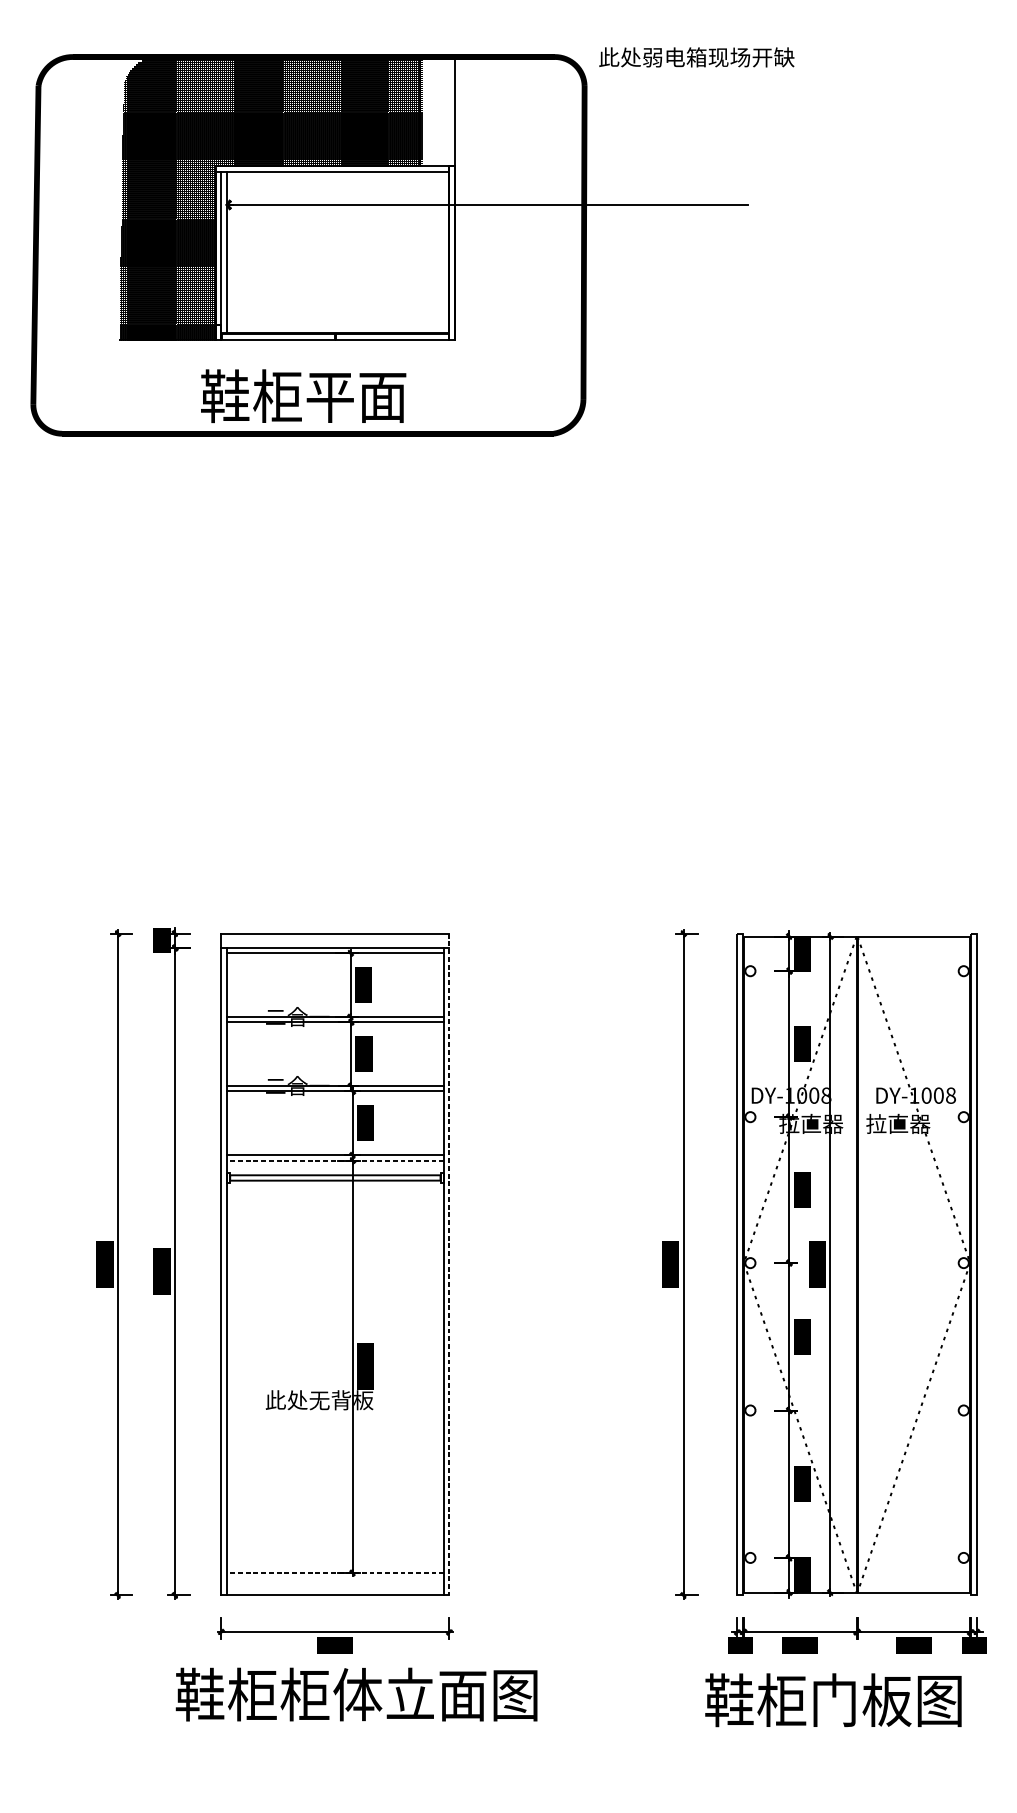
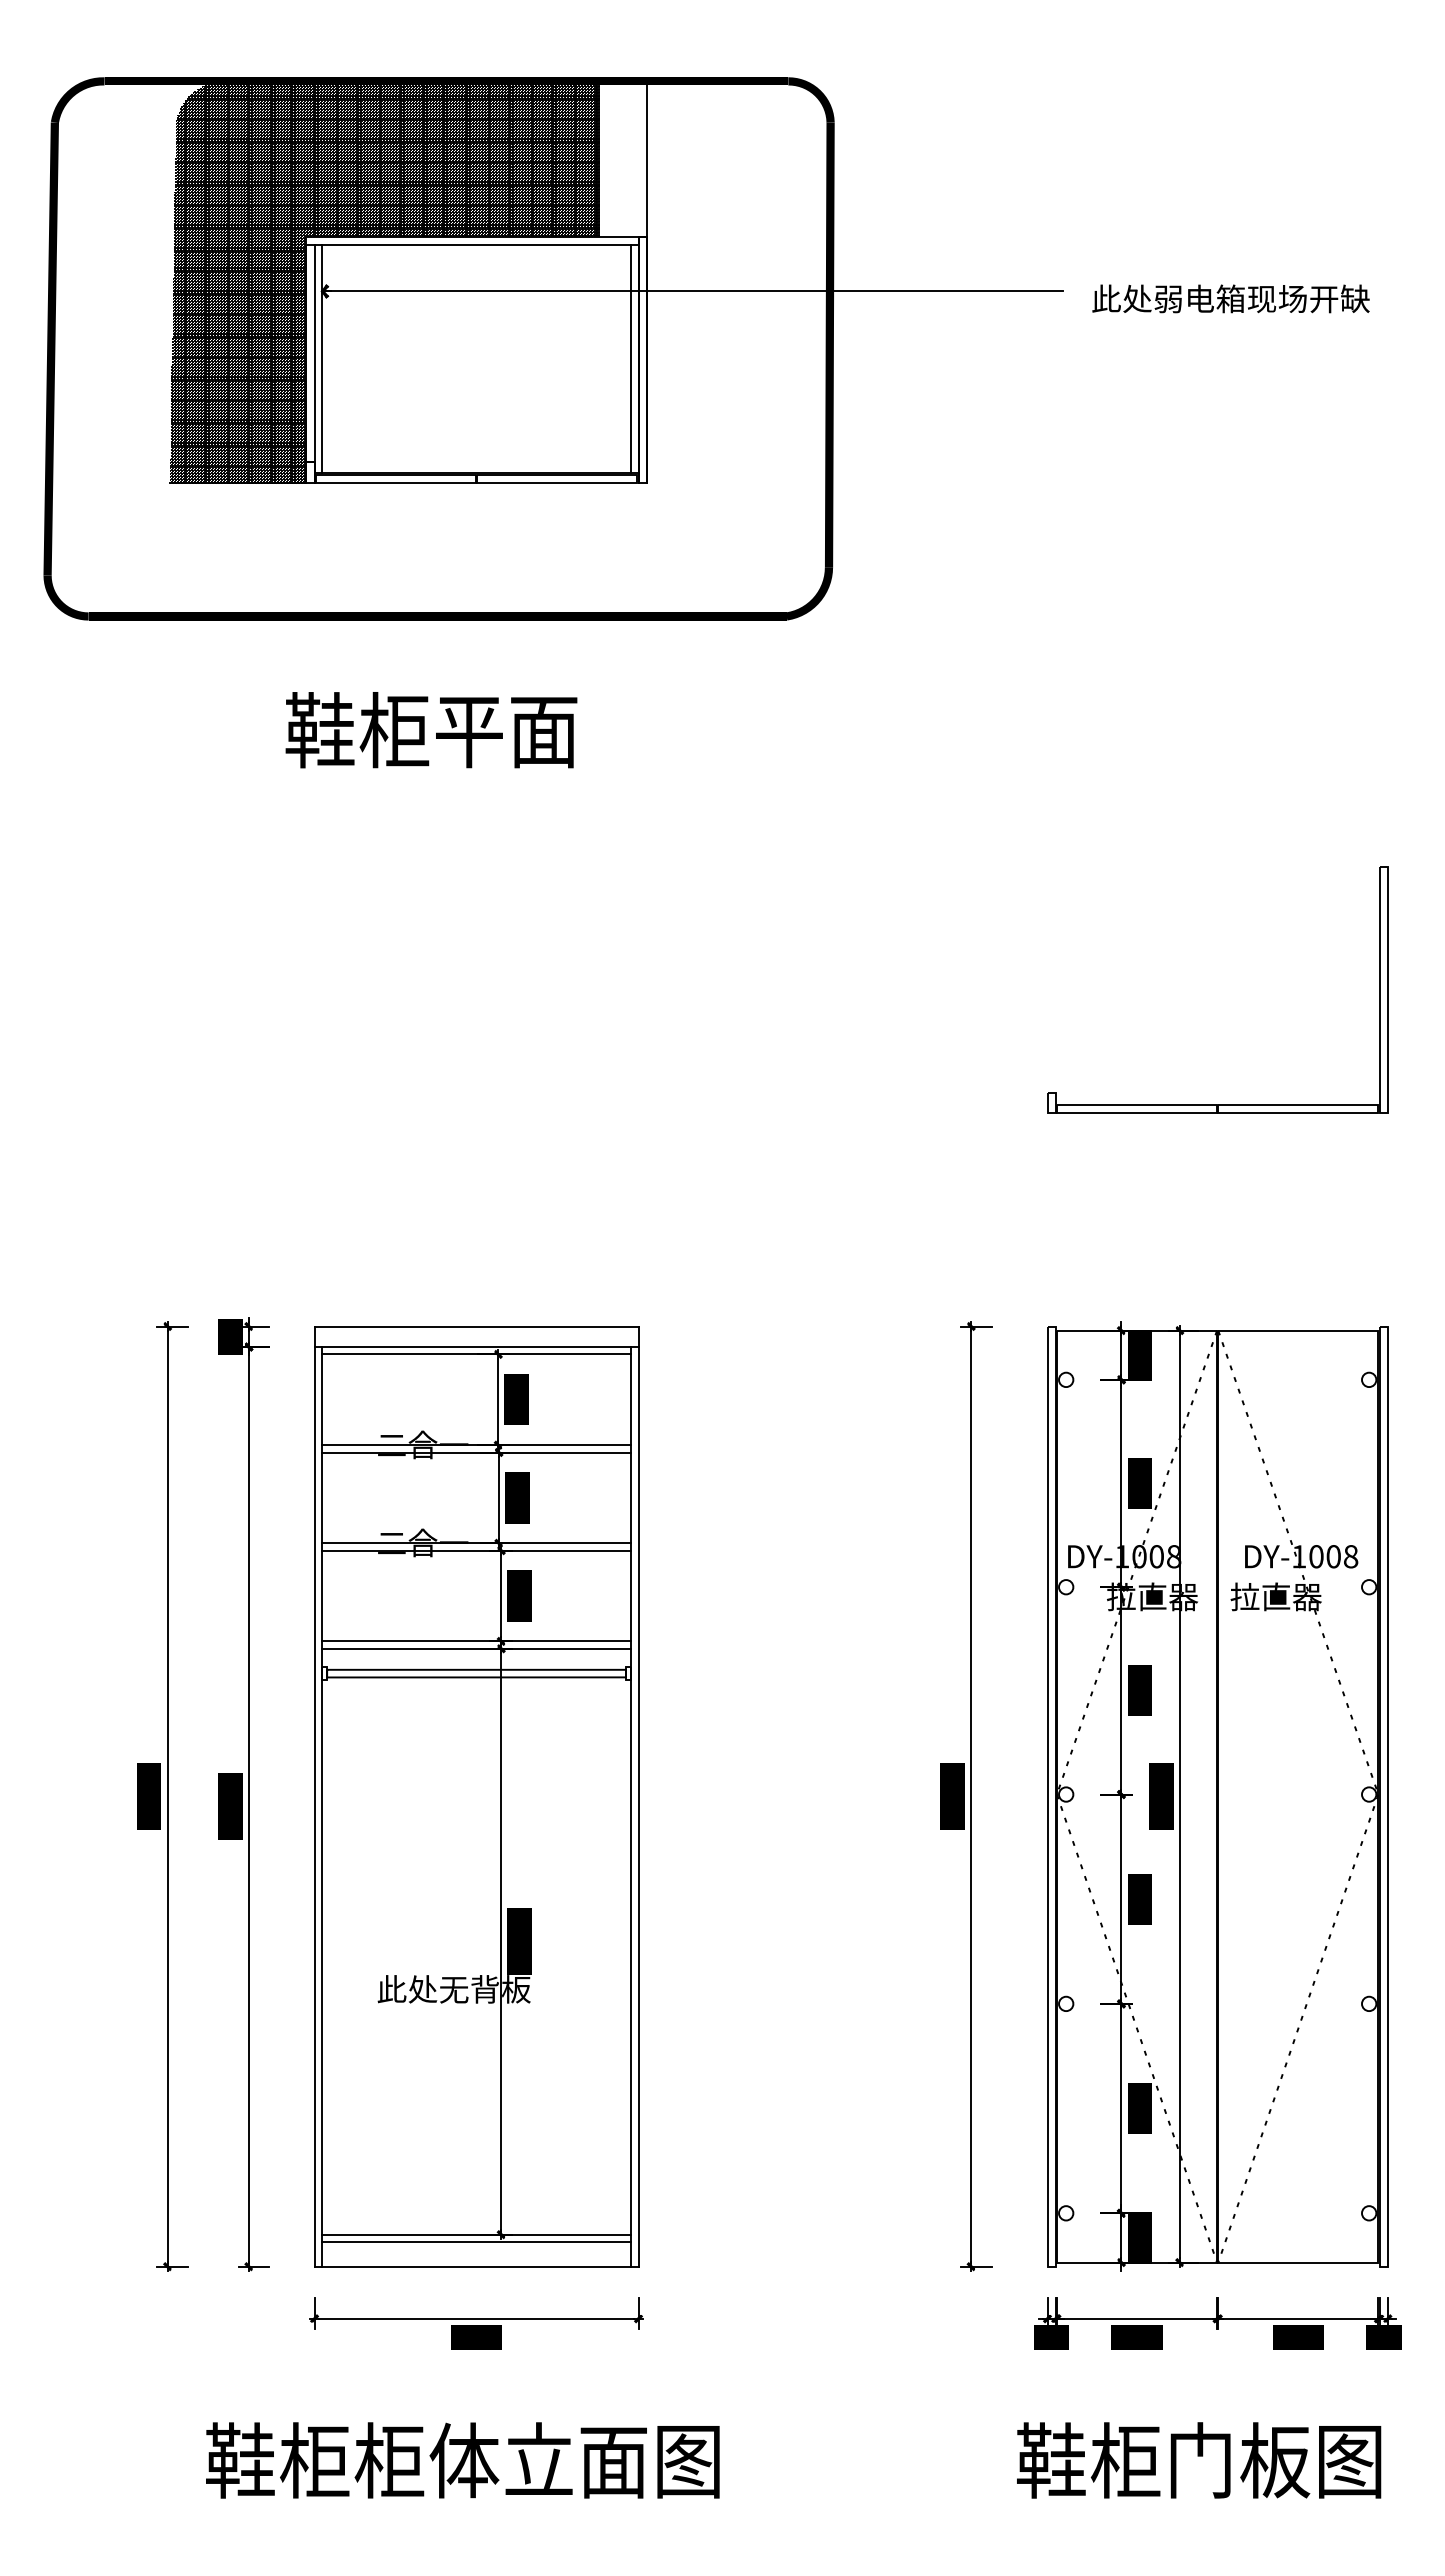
text: (696, 57) -> (1230, 298), moved
line: (444, 252) -> (631, 358), added
text: (303, 396) -> (431, 730), moved
part: (856, 777) -> (1217, 1104), added
line: (335, 1160) -> (476, 1648), dashed -> solid
line: (449, 1265) -> (638, 1797), dashed -> solid
line: (335, 1572) -> (476, 2234), dashed -> solid
line: (335, 1578) -> (476, 2242), added
text: (356, 1694) -> (462, 2460), moved
text: (833, 1700) -> (1199, 2460), moved

